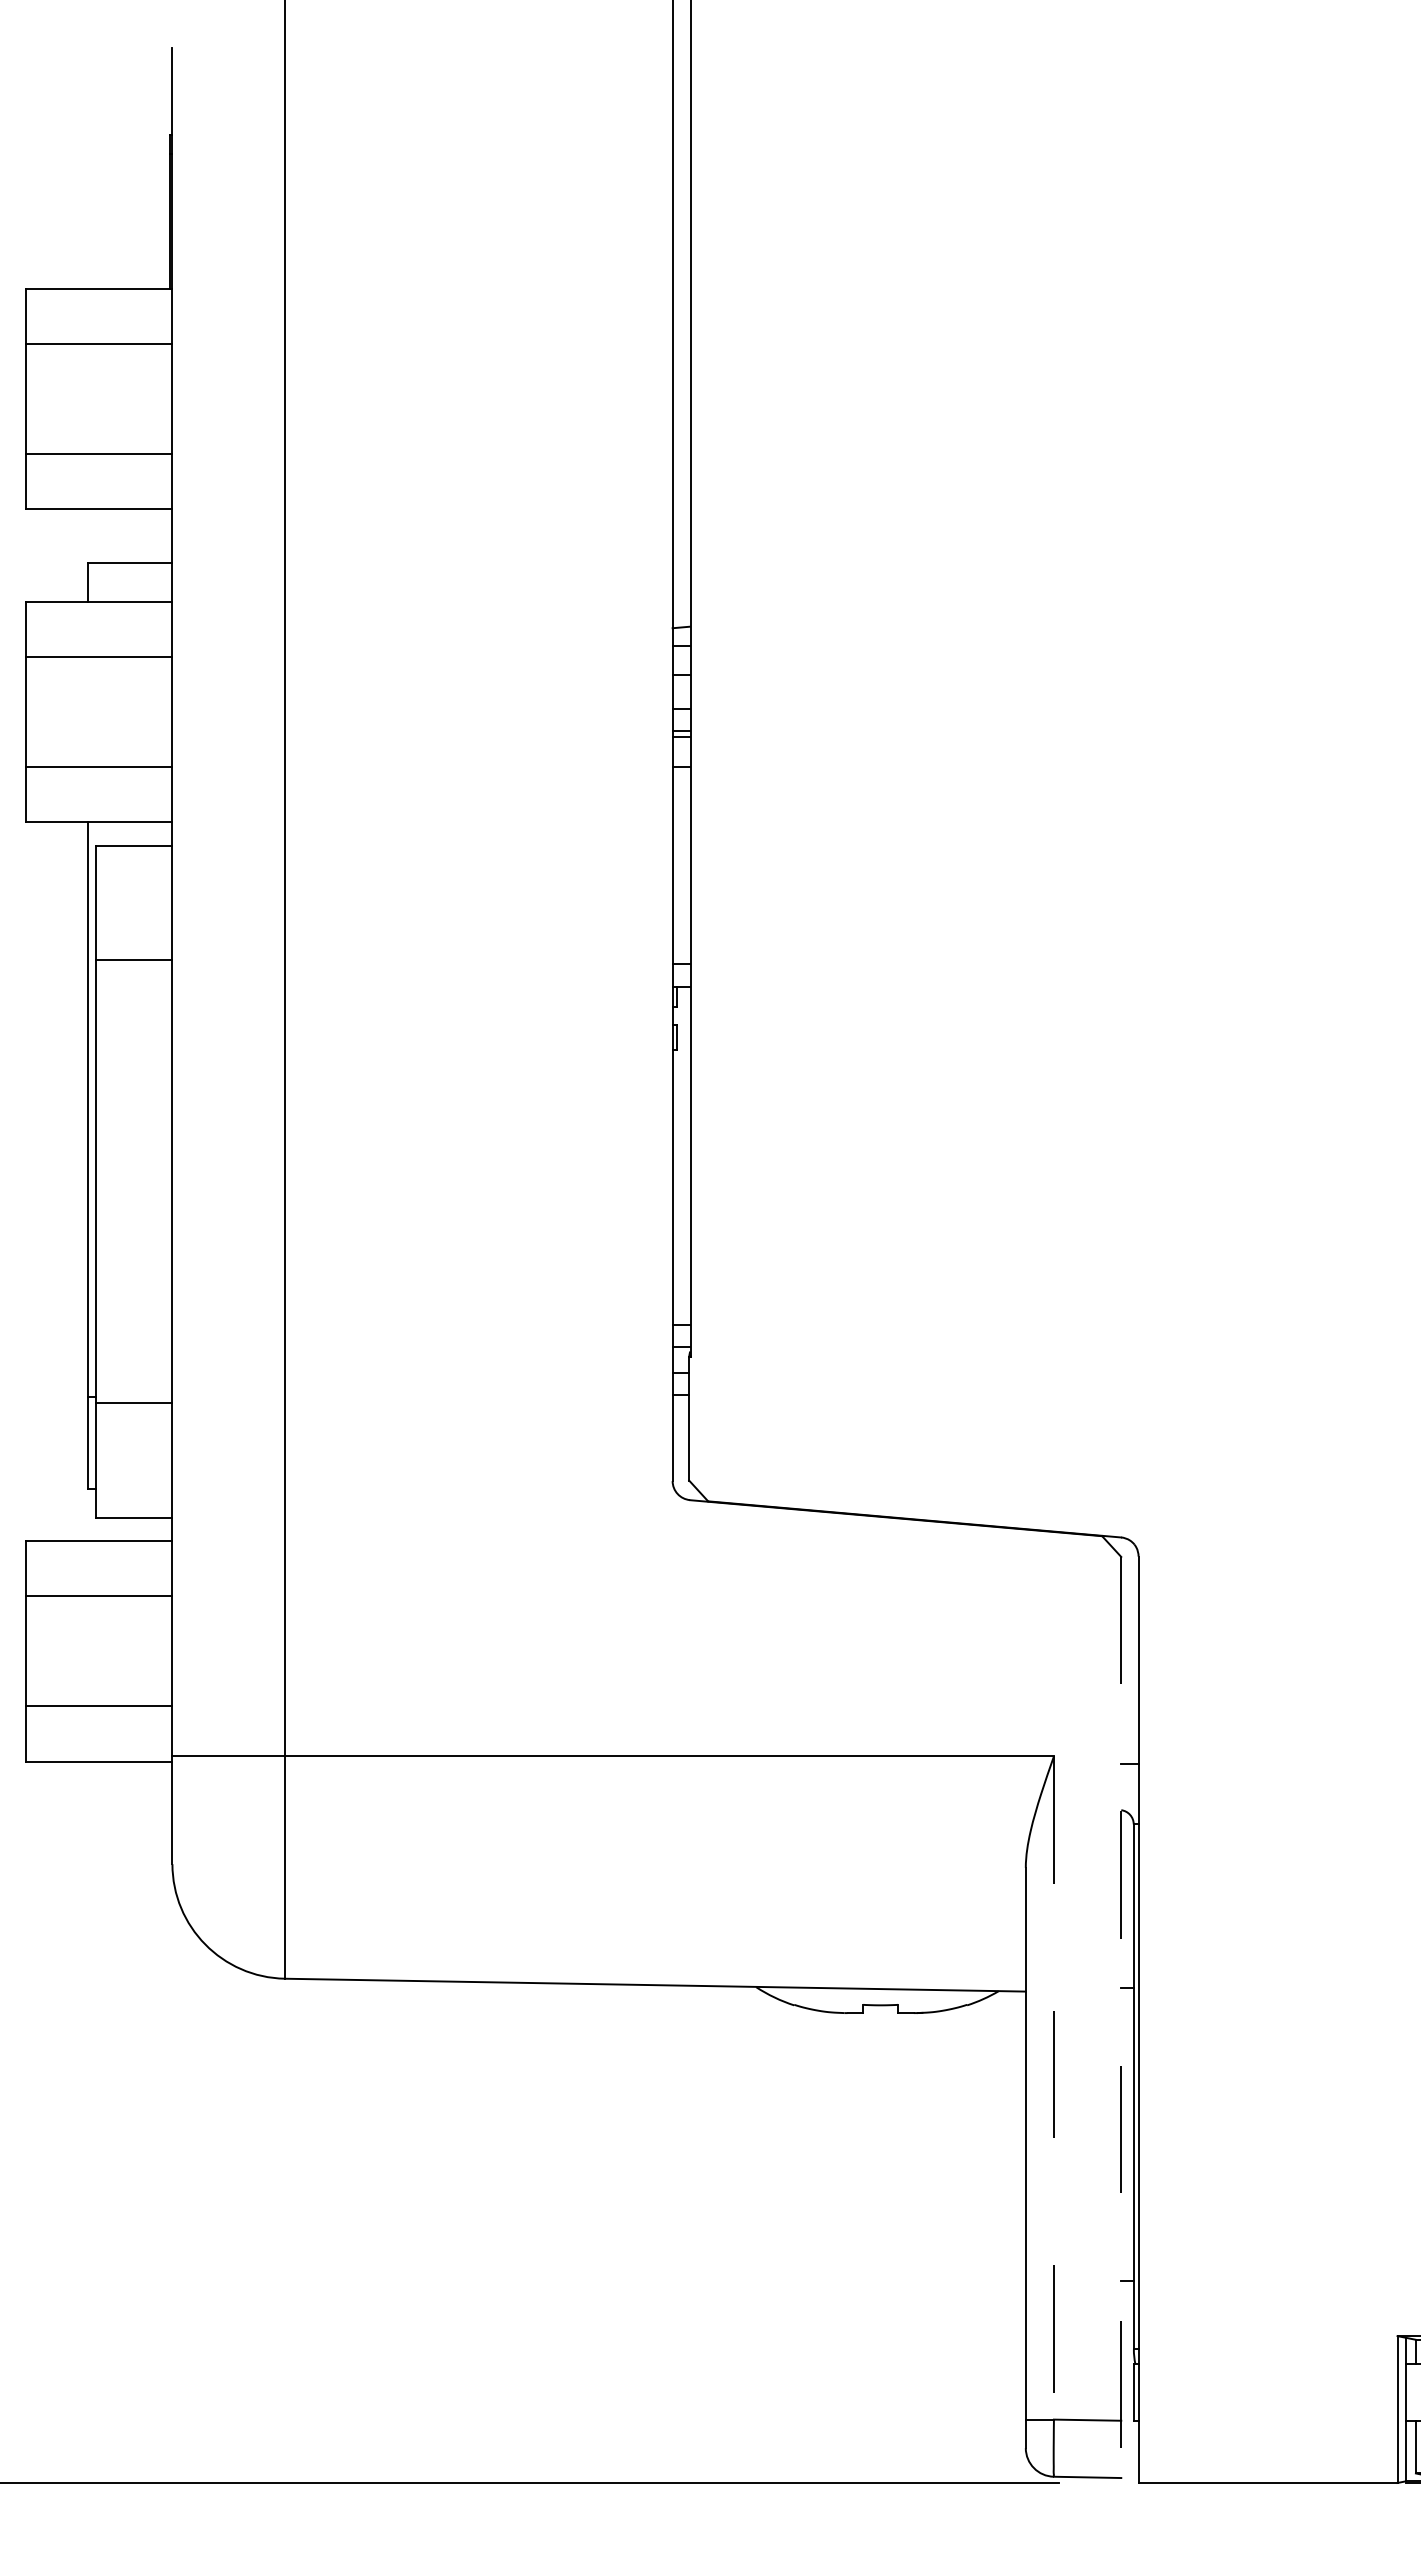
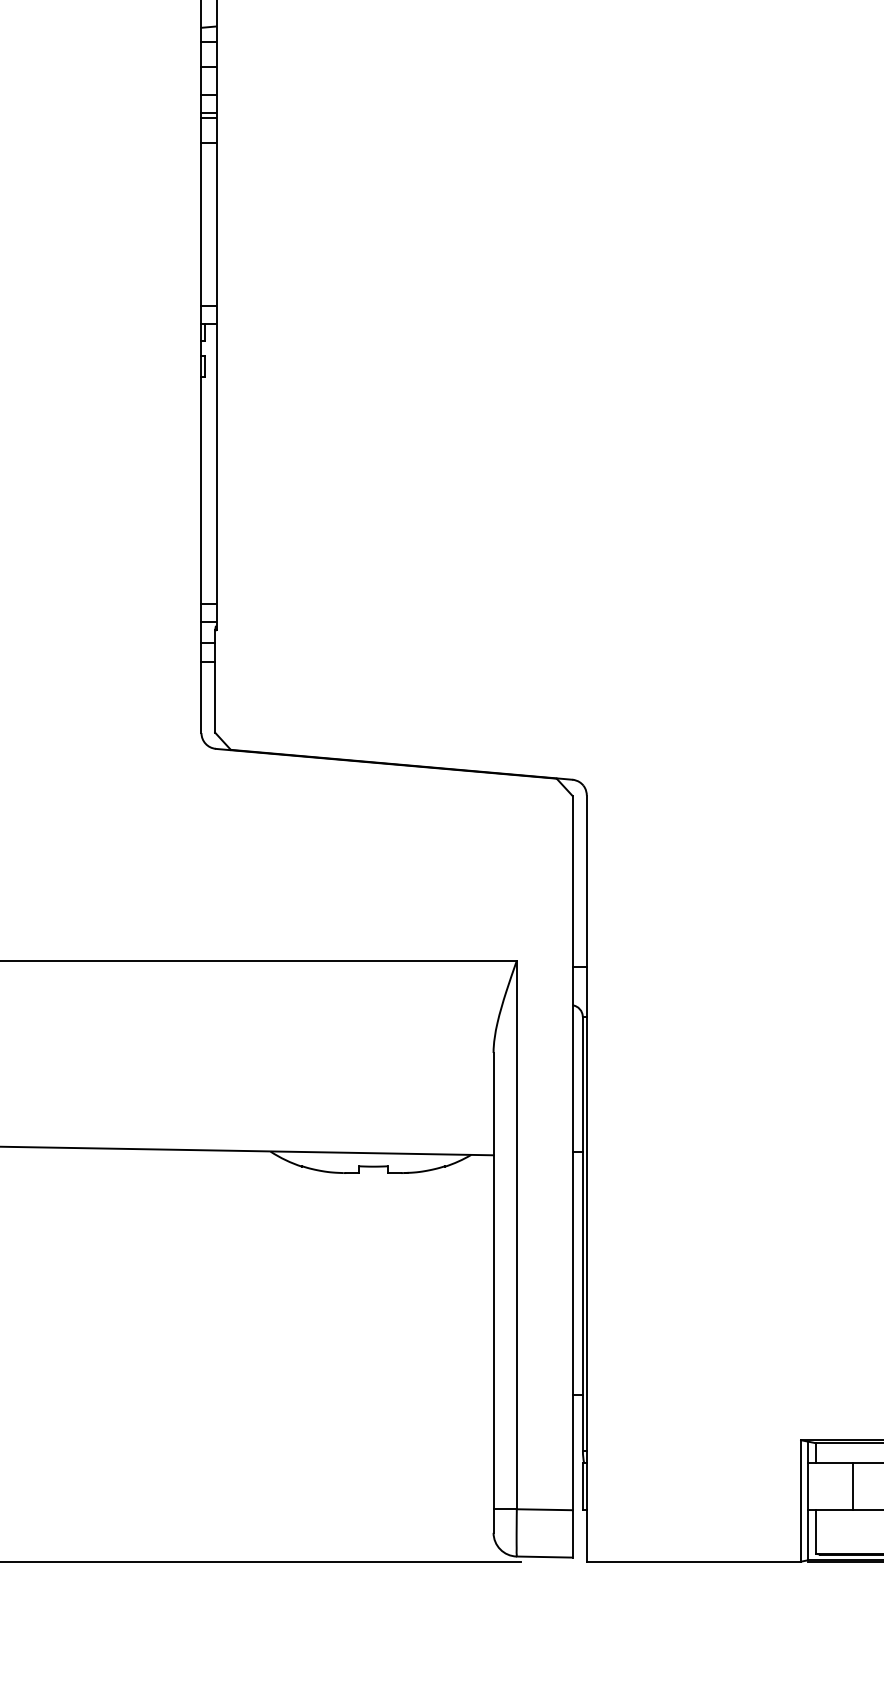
line: (1121, 2017) -> (572, 1176), dashed -> solid
line: (1053, 2088) -> (516, 1235), dashed -> solid

